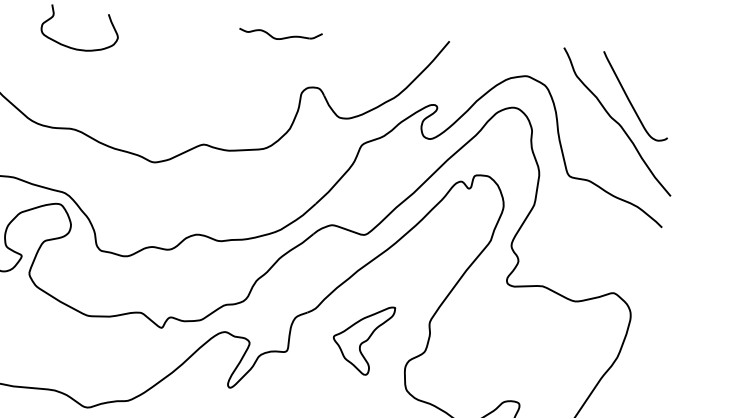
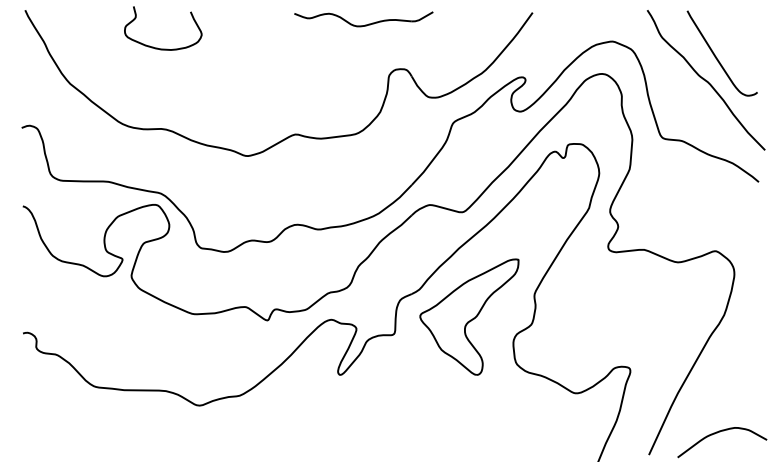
part: (280, 35) -> (363, 19), size x1.67
part: (363, 339) -> (469, 316), size x1.67

